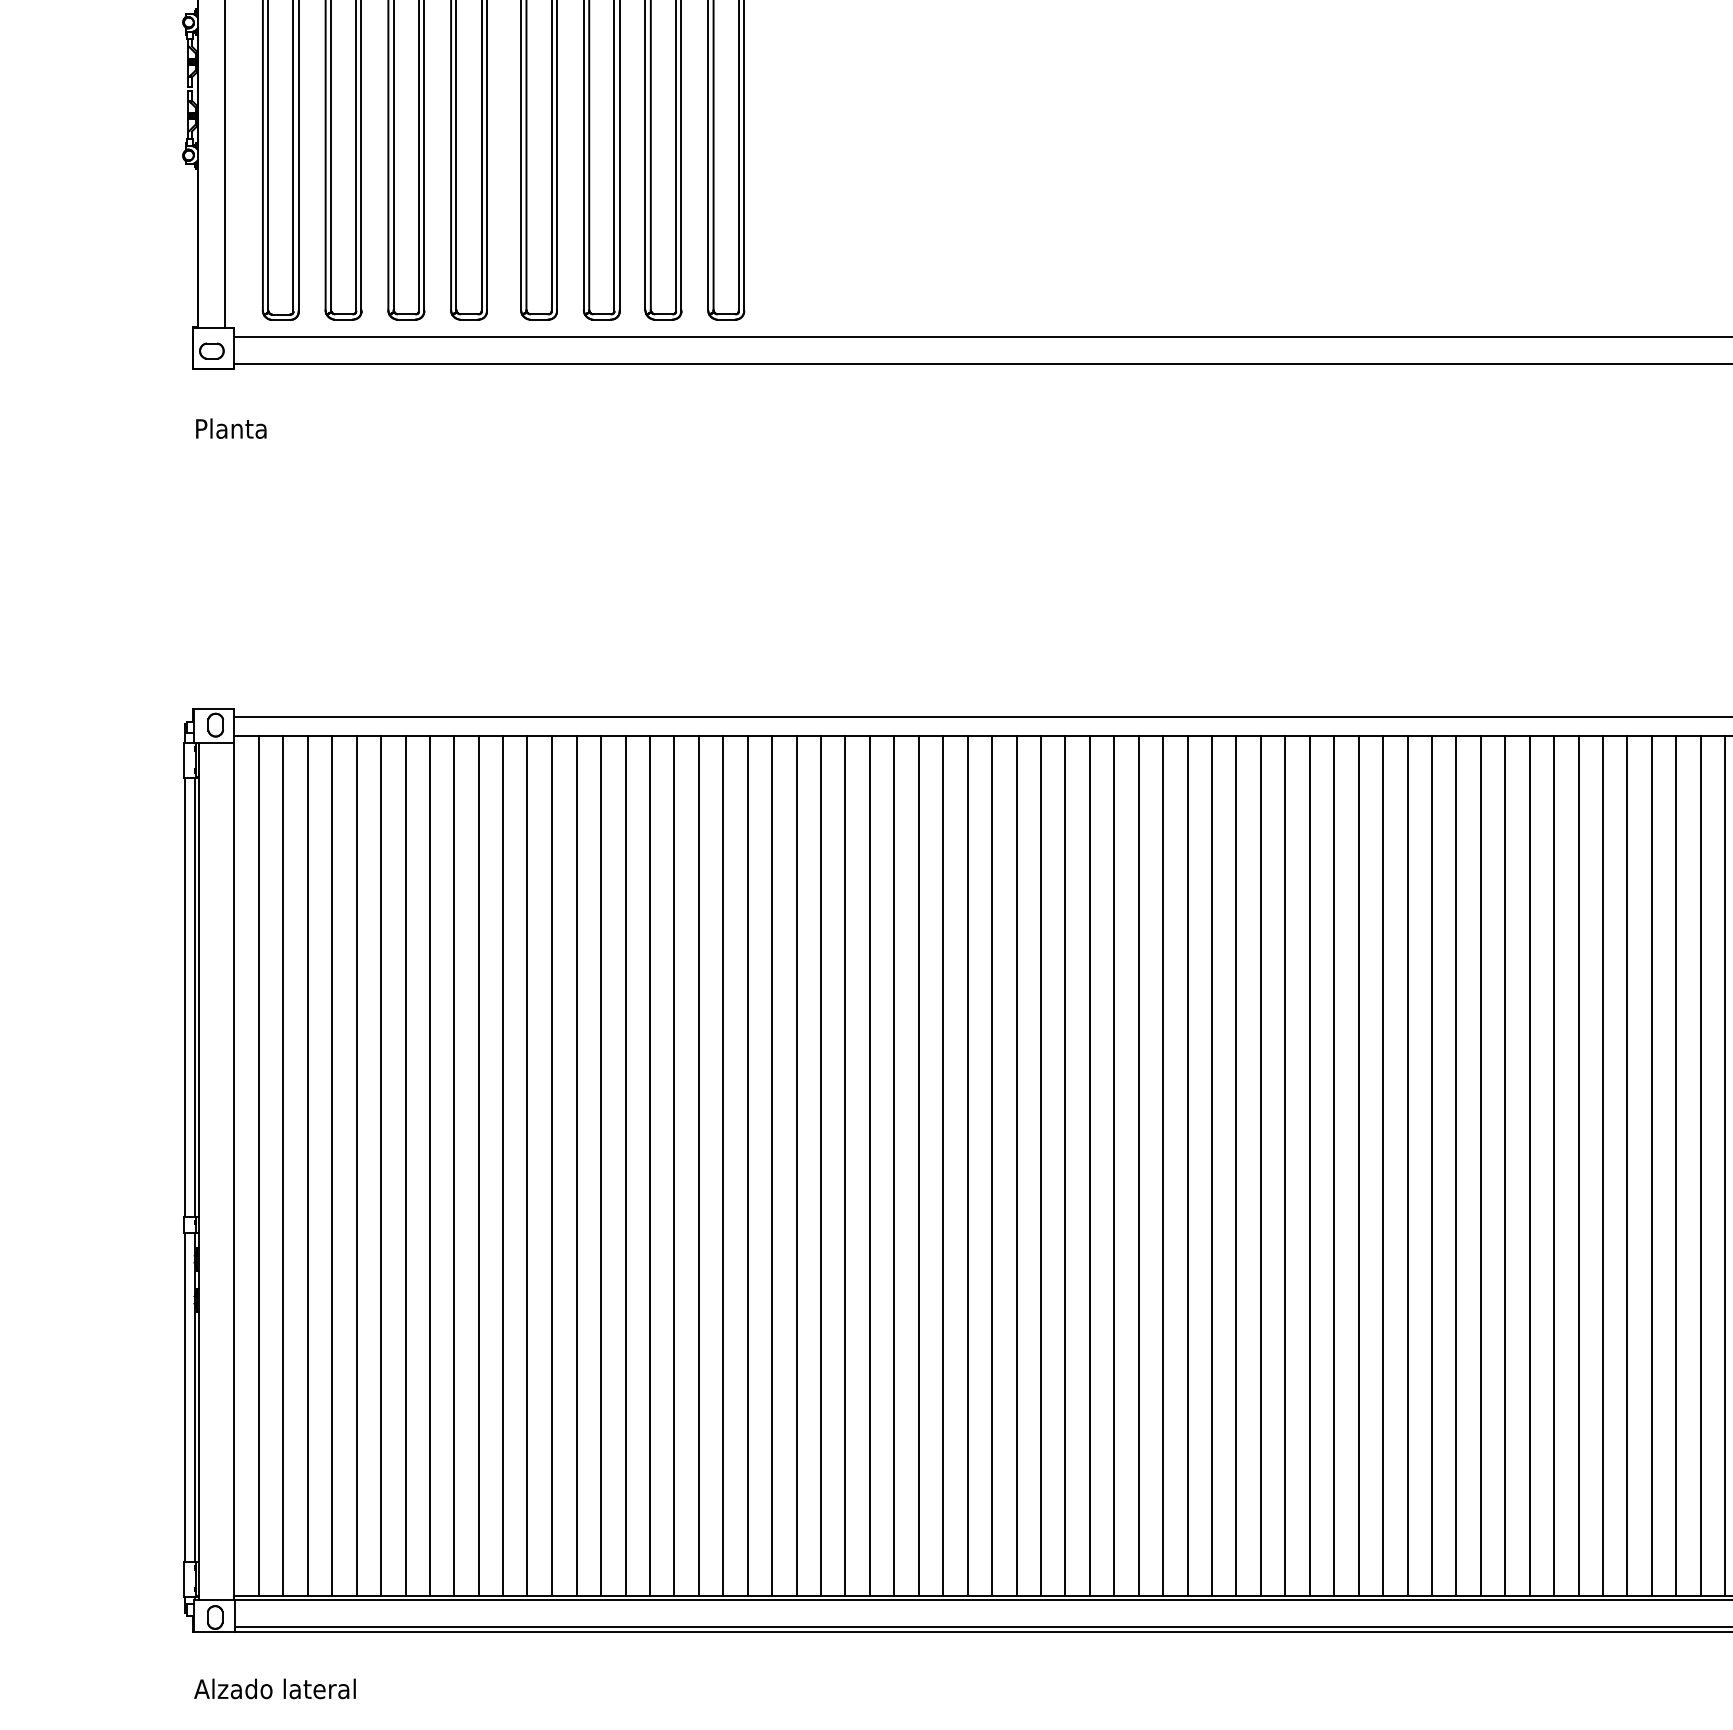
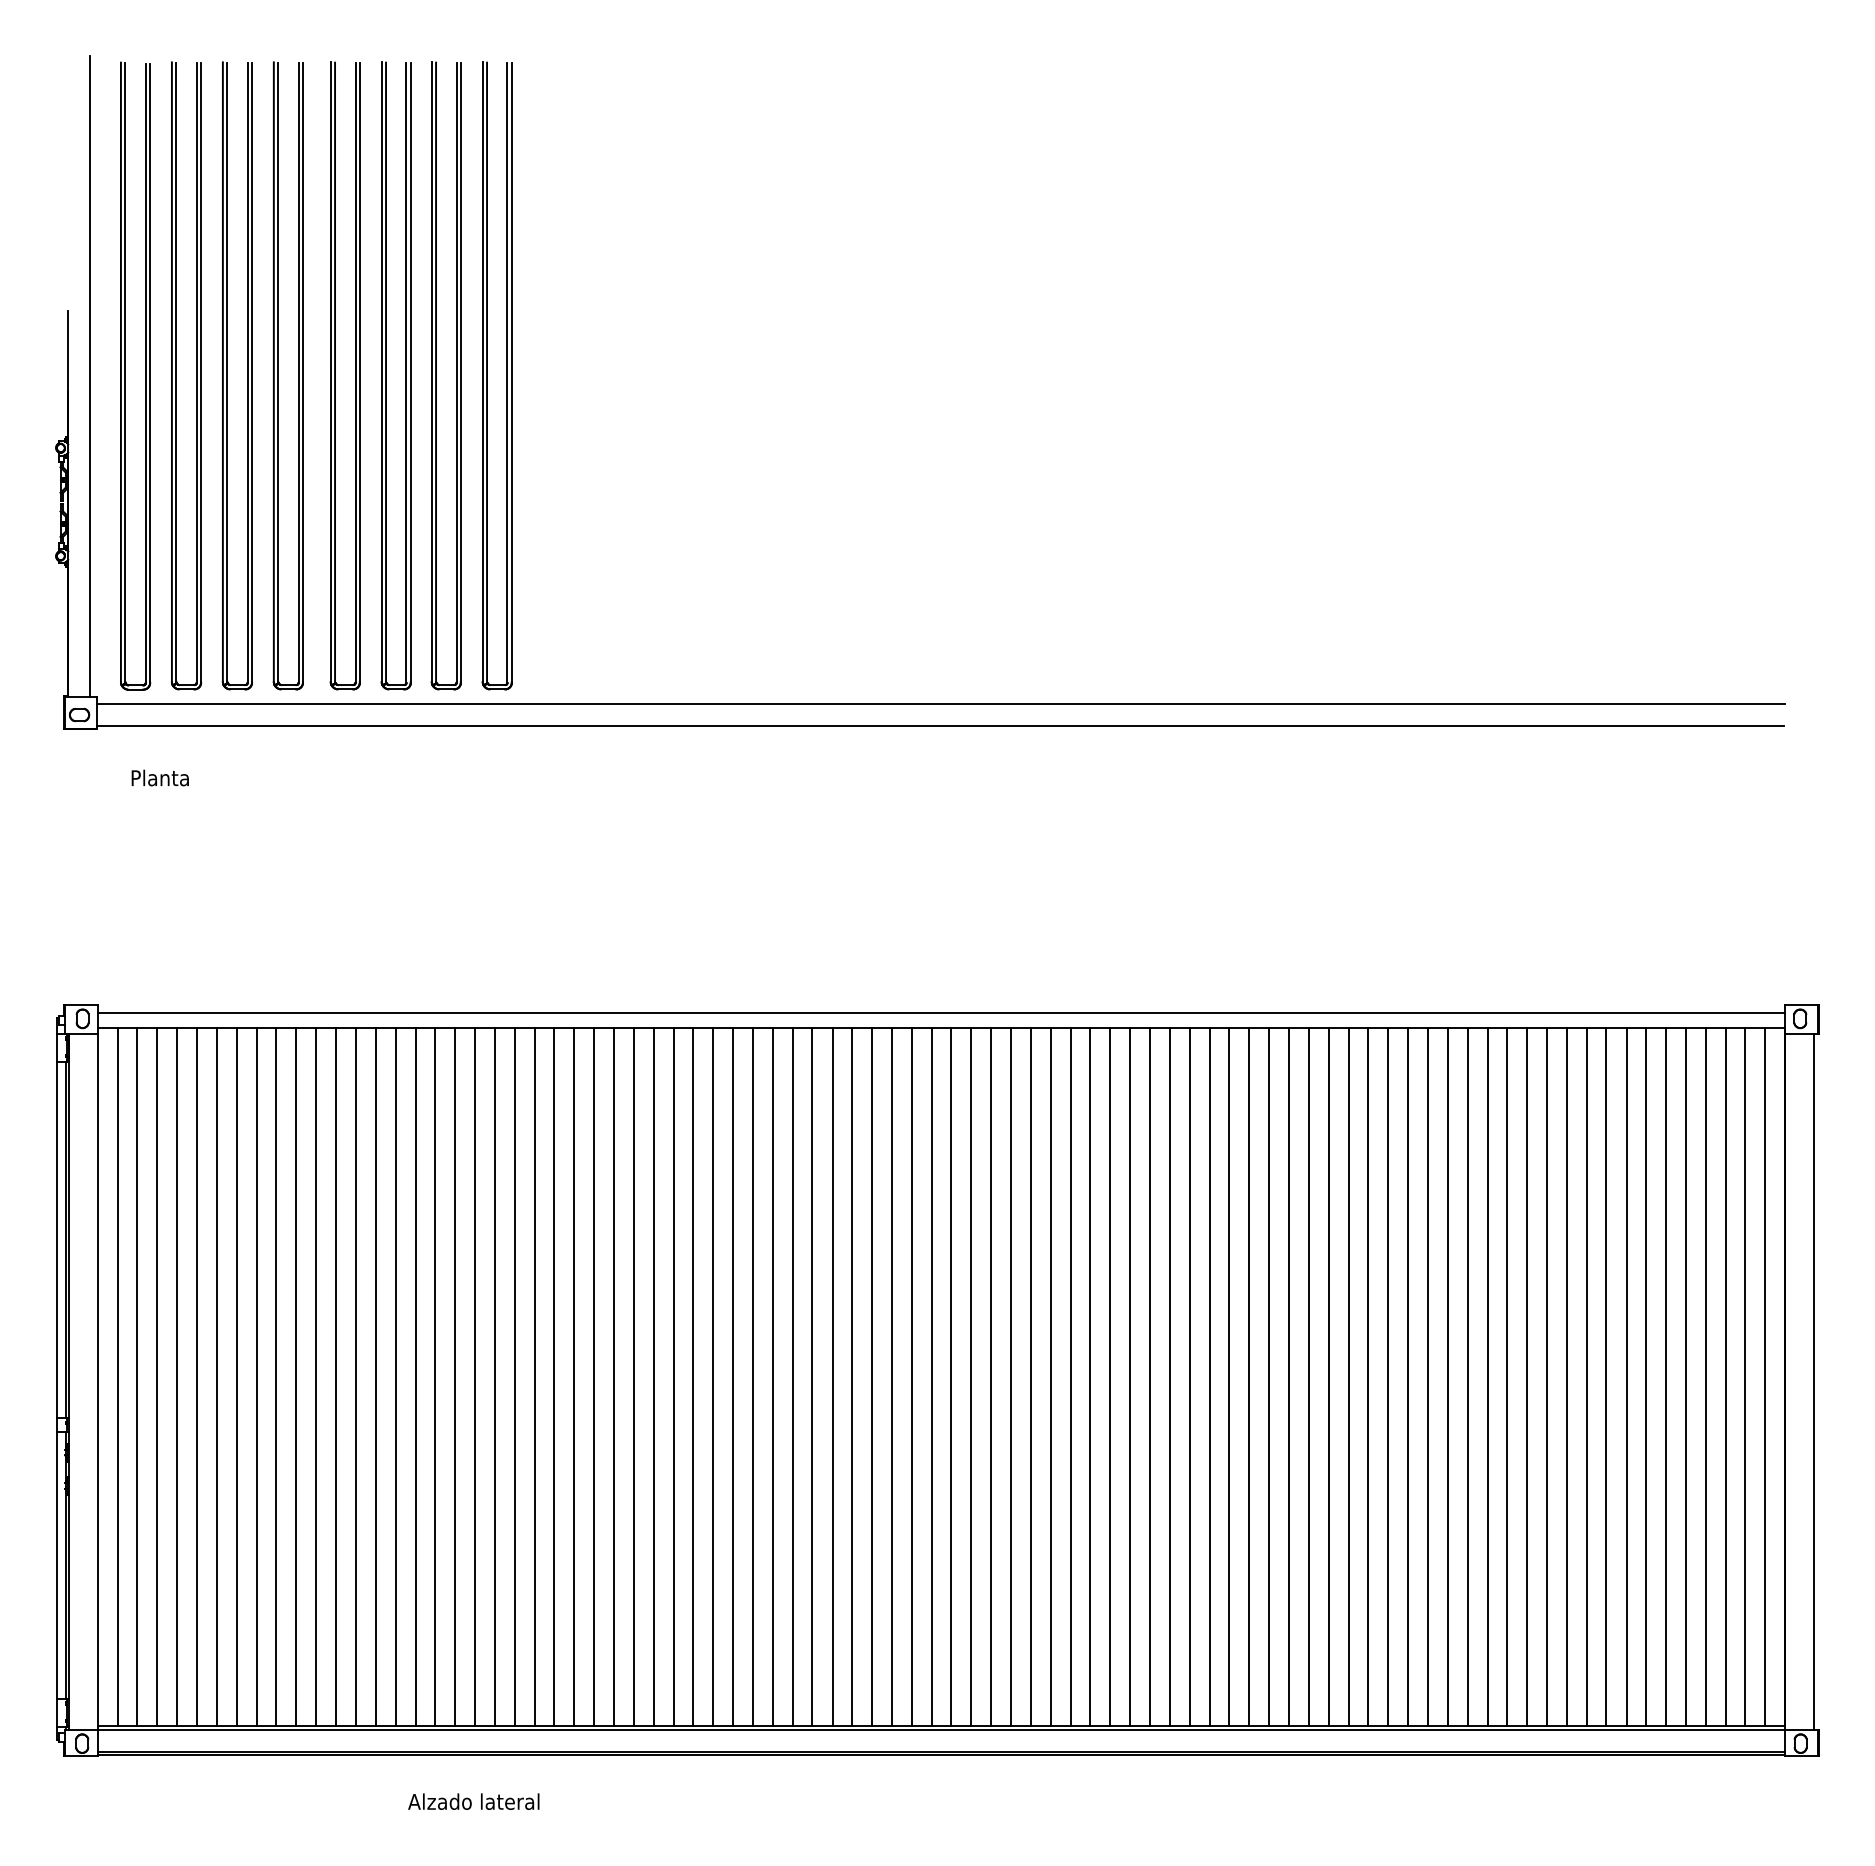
text: (230, 428) -> (159, 777), moved
text: (274, 1688) -> (473, 1801), moved

